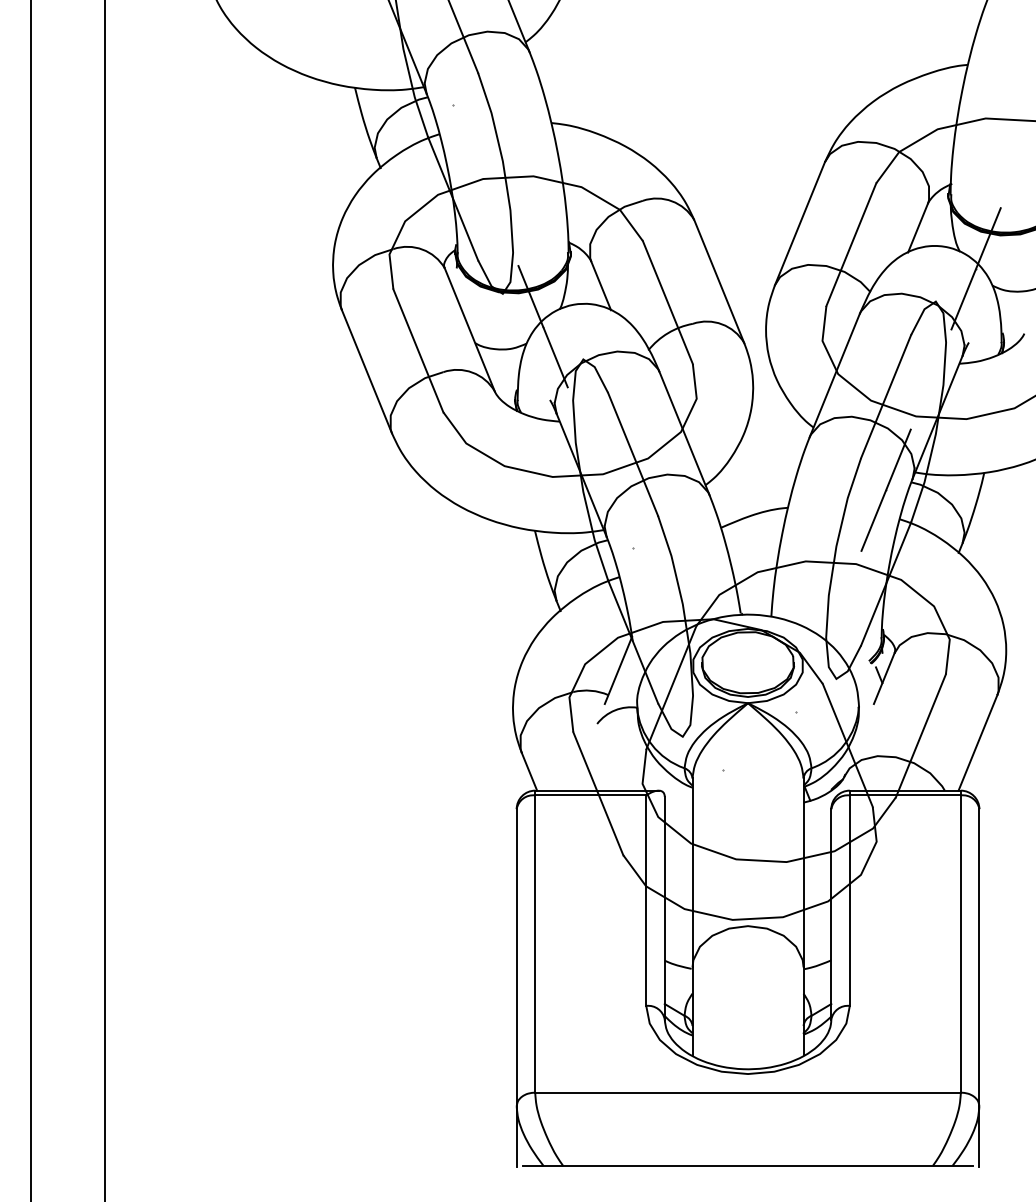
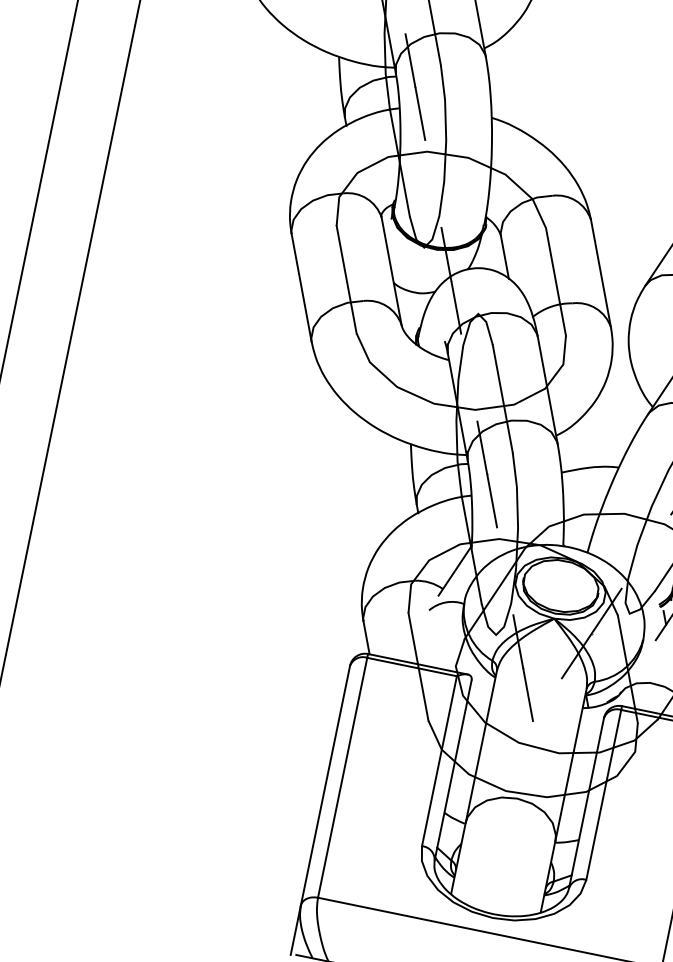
line: (453, 104) -> (415, 86), added
line: (633, 547) -> (487, 474), added
line: (796, 711) -> (592, 633), added
line: (723, 769) -> (523, 668), added

